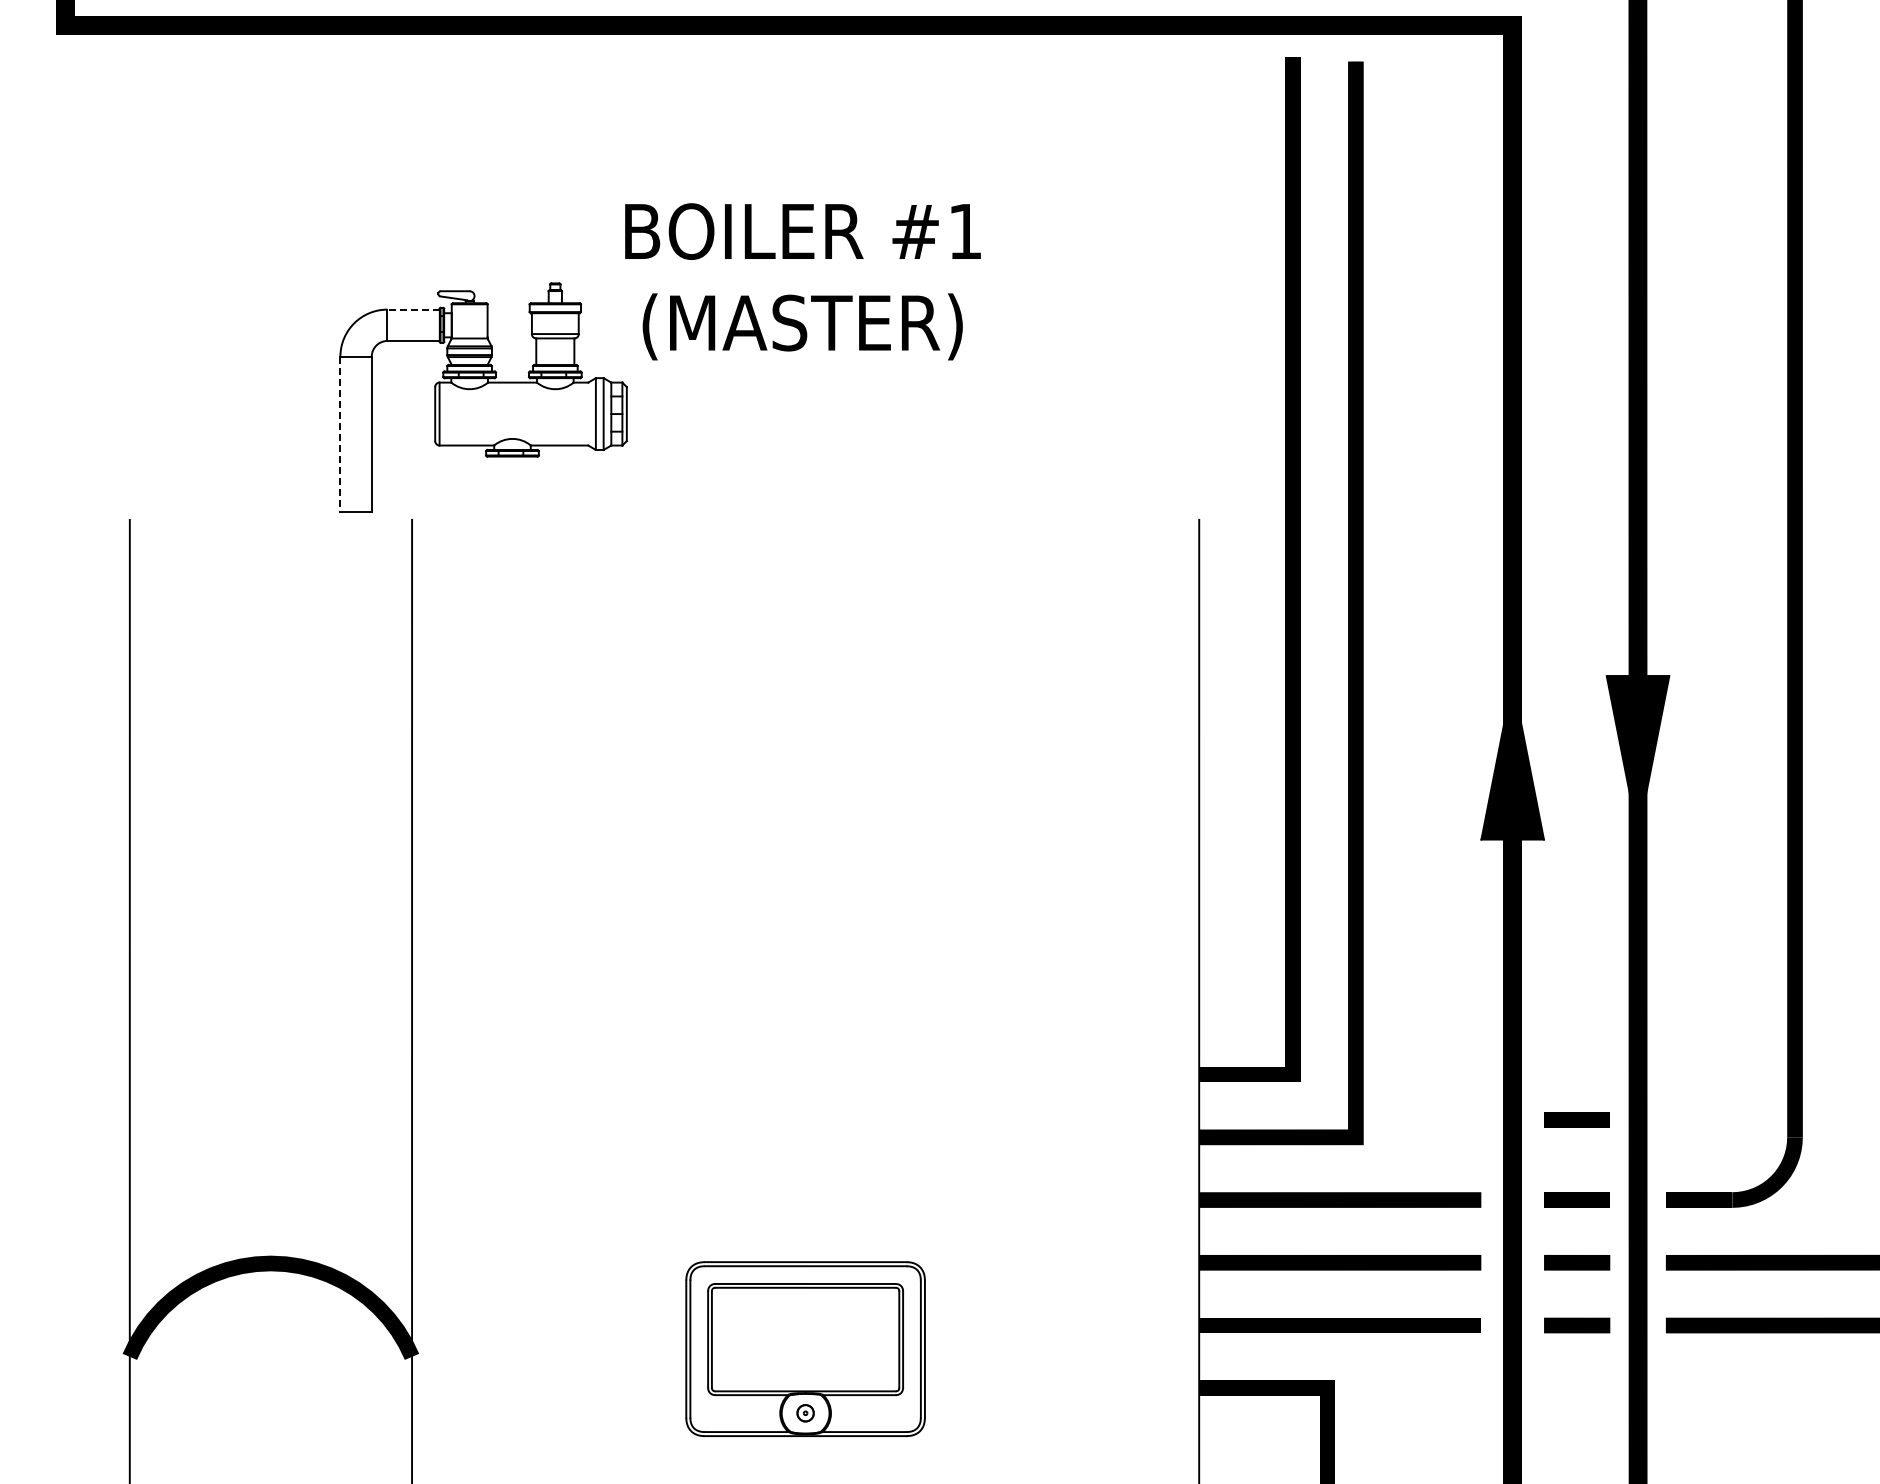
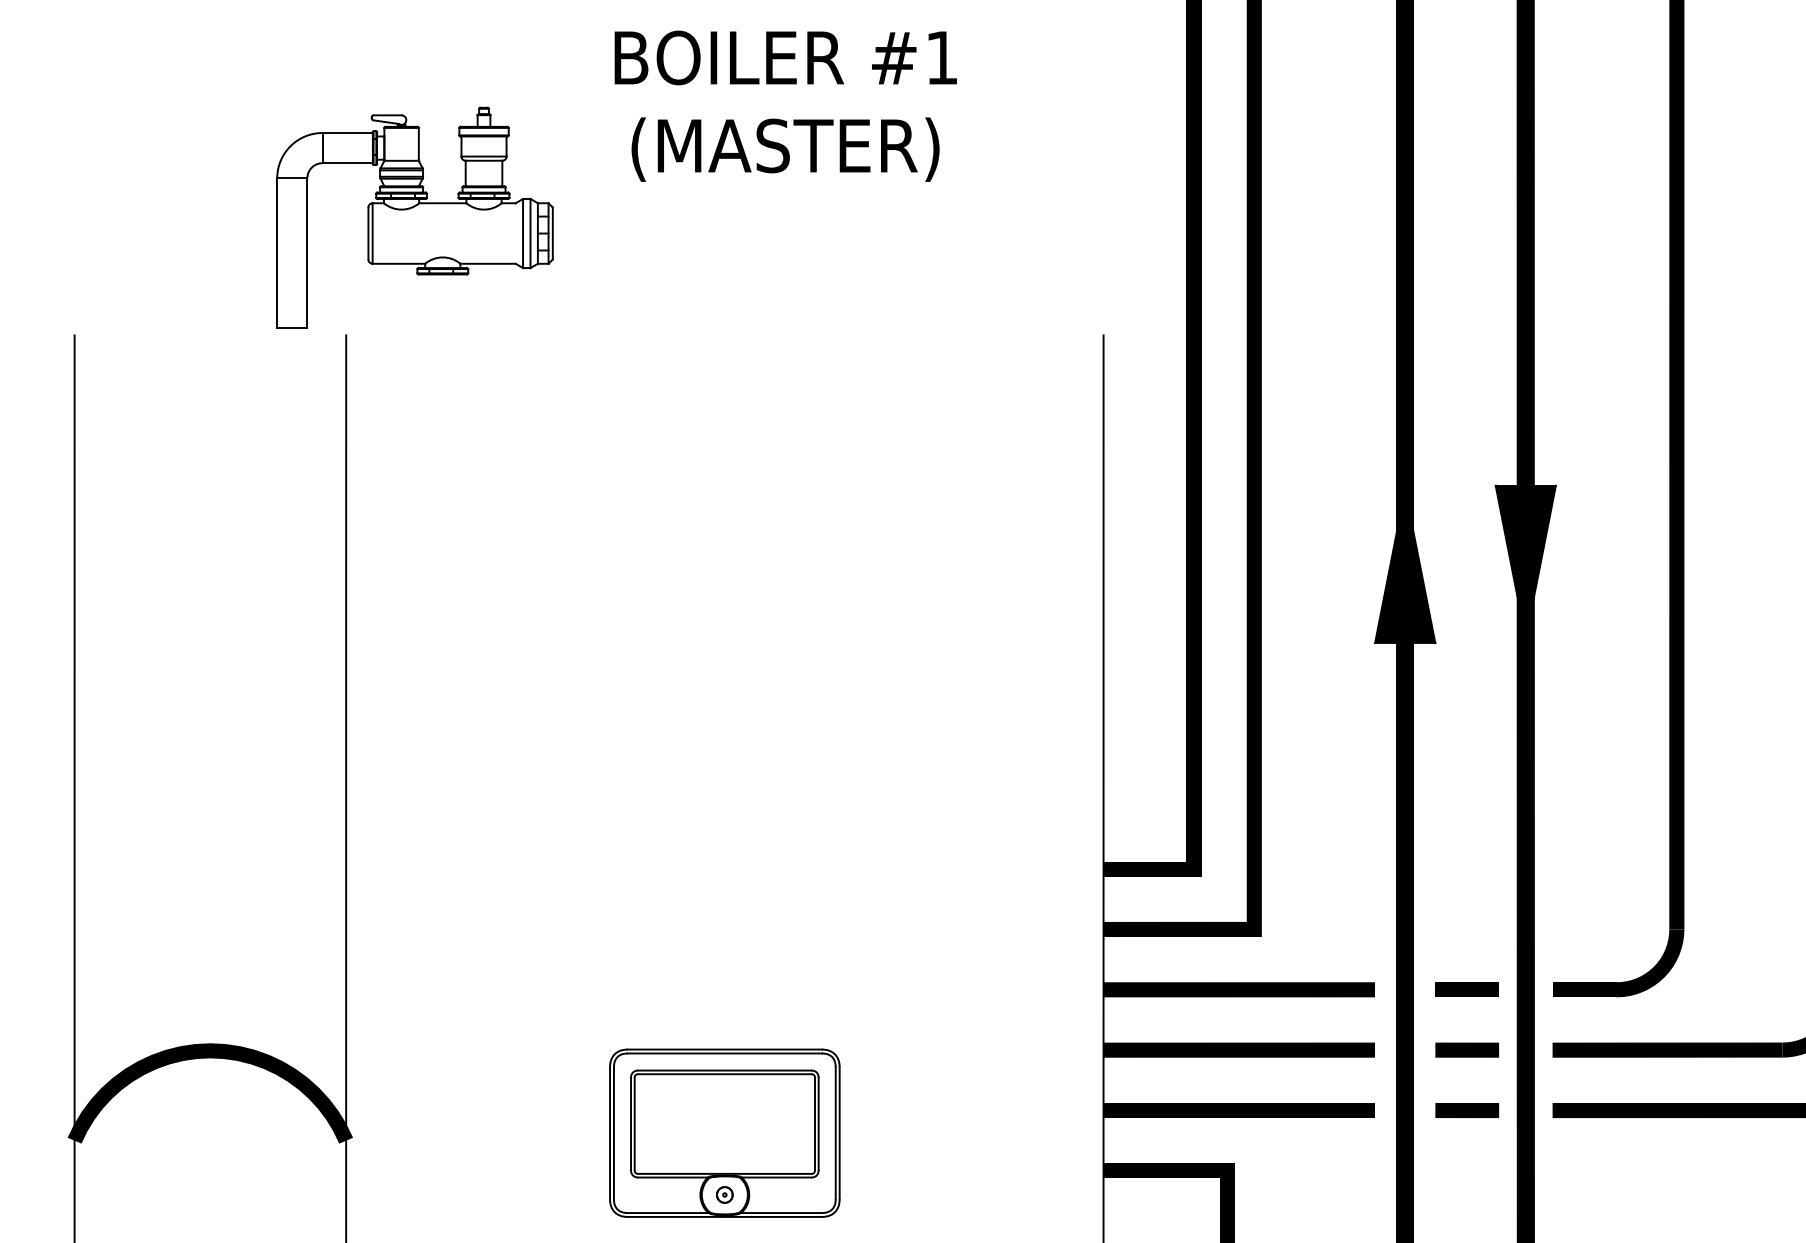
text: (802, 281) -> (785, 105), moved
line: (413, 309) -> (347, 132), dashed -> solid
line: (340, 434) -> (277, 253), dashed -> solid
line: (1576, 1119) -> (1466, 912), removed

